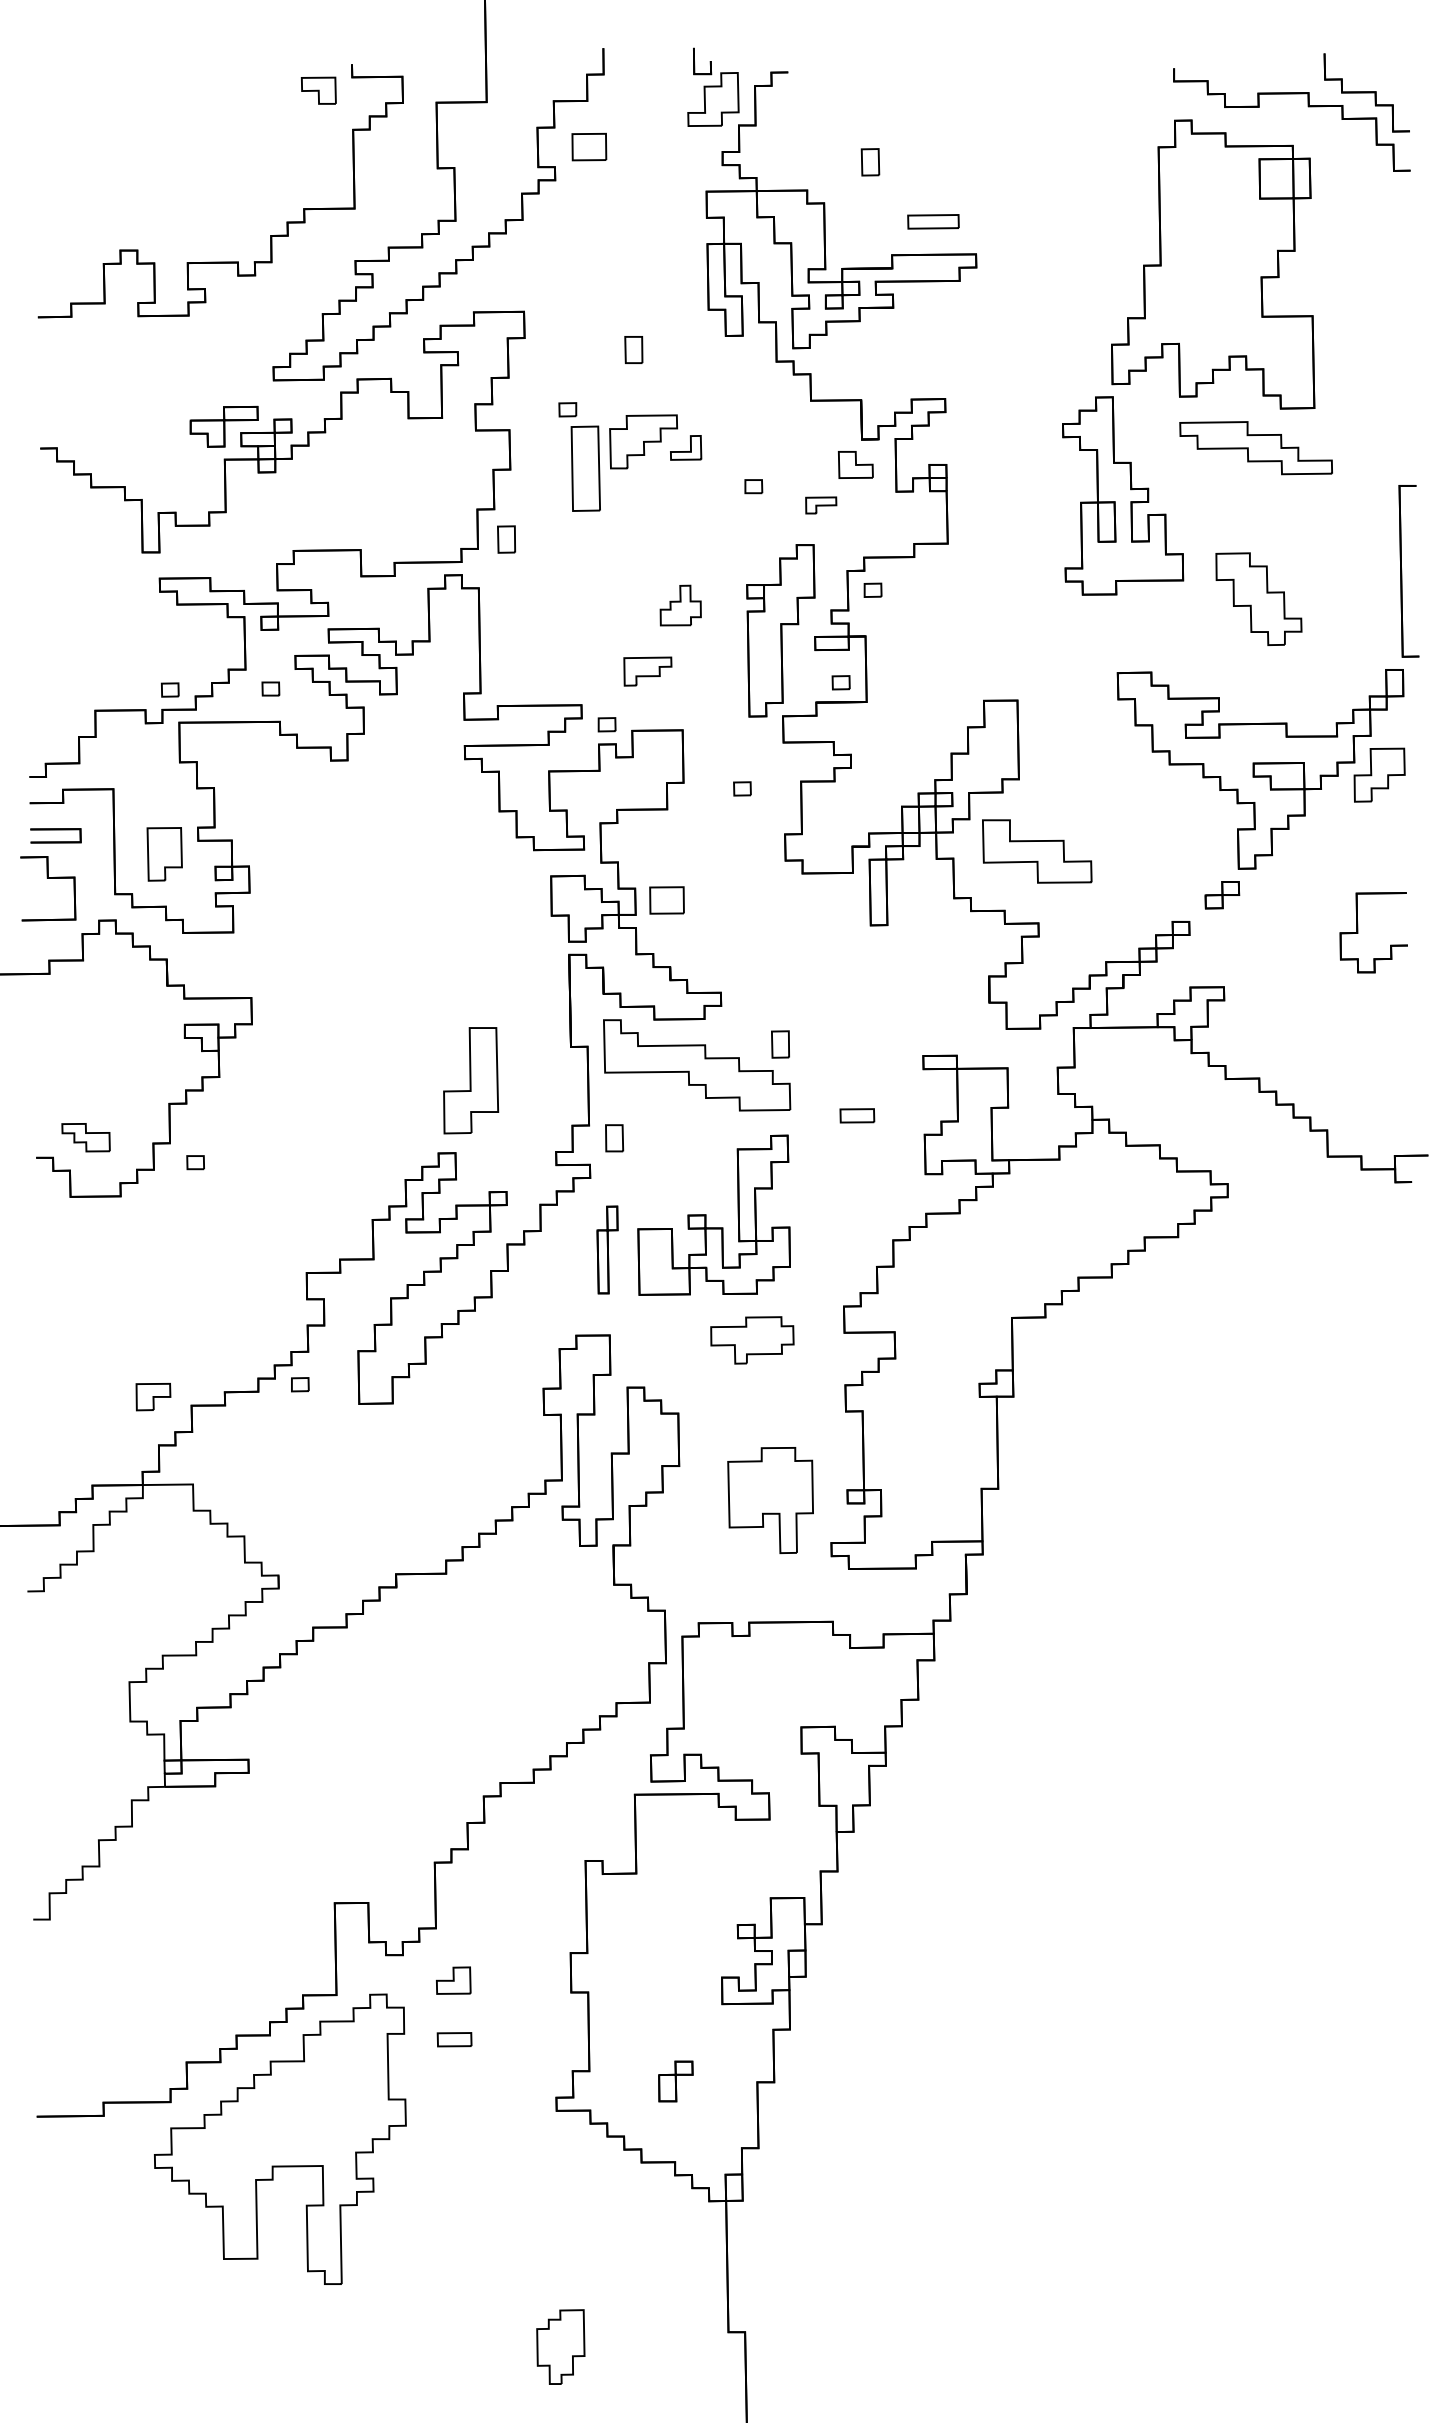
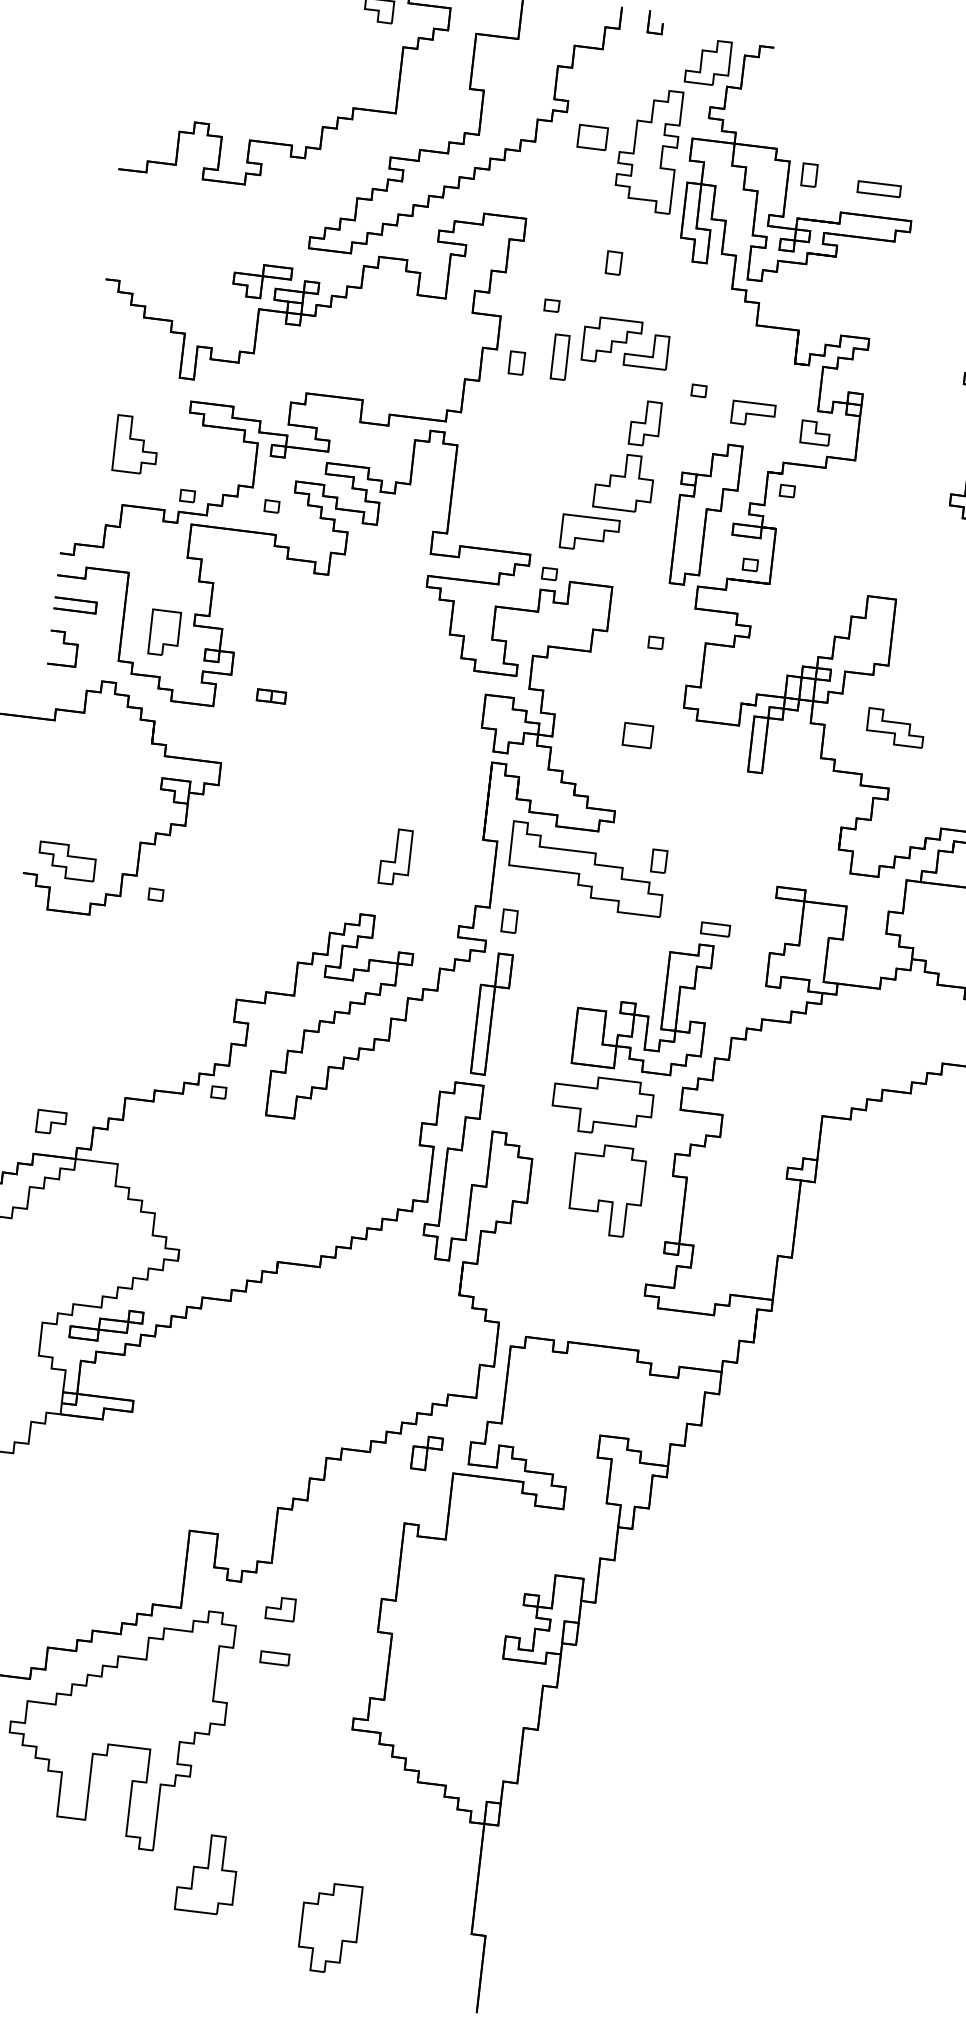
part: (709, 61) -> (661, 23), moved
part: (589, 146) -> (592, 137), moved
part: (870, 162) -> (809, 175), moved
part: (657, 211) -> (649, 149), added
part: (685, 447) -> (646, 350), size x1.67
part: (855, 464) -> (815, 432), moved
part: (585, 468) -> (560, 356), size x0.62
part: (821, 505) -> (753, 414), size x1.67
part: (695, 533) -> (645, 423), added
part: (506, 539) -> (516, 363), moved
part: (680, 605) -> (624, 482), size x1.67
part: (101, 638) -> (135, 445), added
part: (647, 671) -> (589, 533), size x1.43
part: (1036, 850) -> (895, 727), size x0.62
part: (48, 888) -> (63, 648), size x0.62
part: (666, 900) -> (637, 735), moved
part: (299, 911) -> (271, 696), added
part: (471, 1080) -> (396, 856), size x0.62
part: (85, 1137) -> (66, 861), size x1.43
part: (706, 1214) -> (636, 1003), moved
part: (607, 1249) -> (491, 1013), size x1.67
part: (752, 1340) -> (602, 1106), size x1.43
part: (153, 1396) -> (51, 1122), moved
part: (770, 1500) -> (606, 1190), moved
part: (204, 1674) -> (106, 1324), added
part: (675, 2081) -> (426, 1453), moved
part: (409, 2303) -> (207, 1874), added
part: (560, 2346) -> (329, 1927), size x1.43

